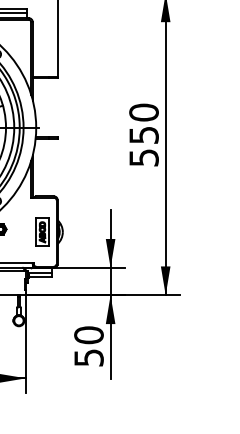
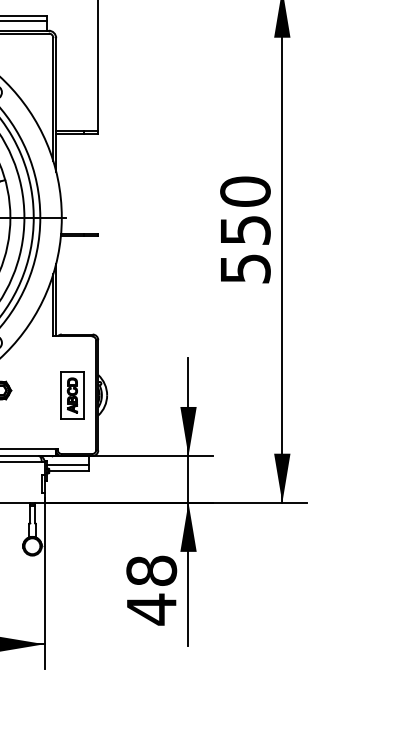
text: (88, 346) -> (150, 590), 50 -> 48

